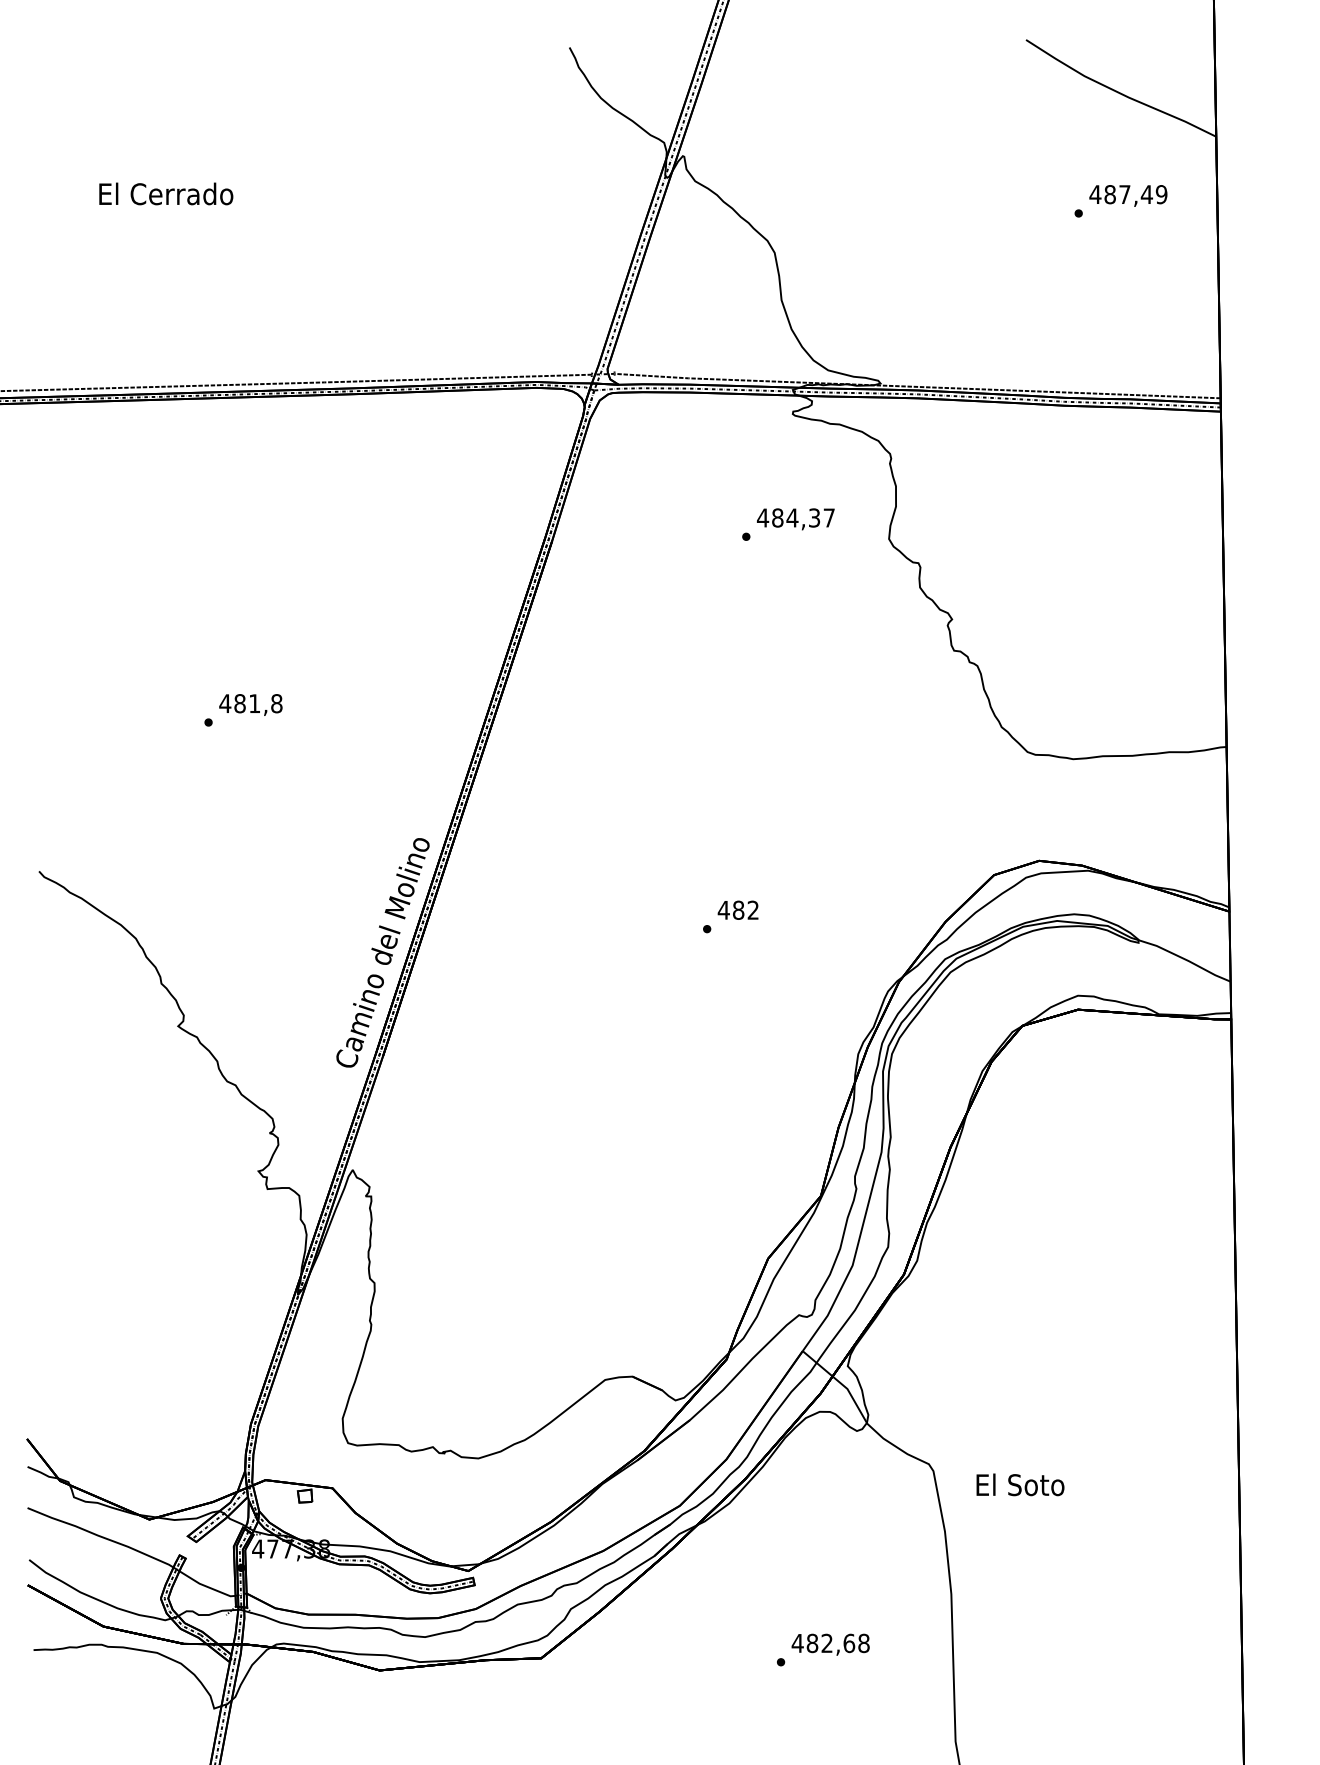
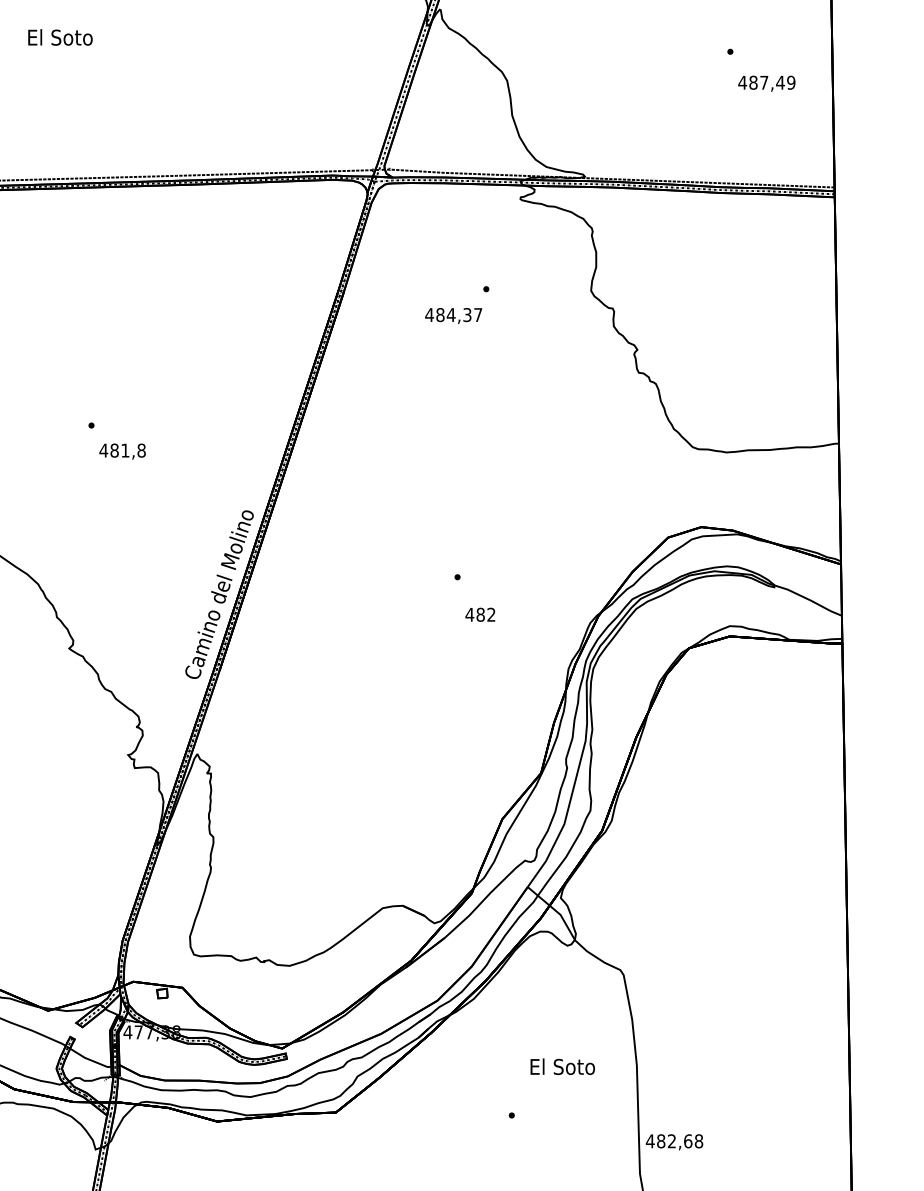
text: (166, 193) -> (60, 37), El Cerrado -> El Soto
text: (1128, 195) -> (766, 83), moved
text: (795, 519) -> (453, 316), moved
text: (250, 704) -> (122, 451), moved
text: (737, 909) -> (479, 614), moved
text: (1020, 1484) -> (562, 1066), moved
text: (830, 1644) -> (674, 1142), moved

